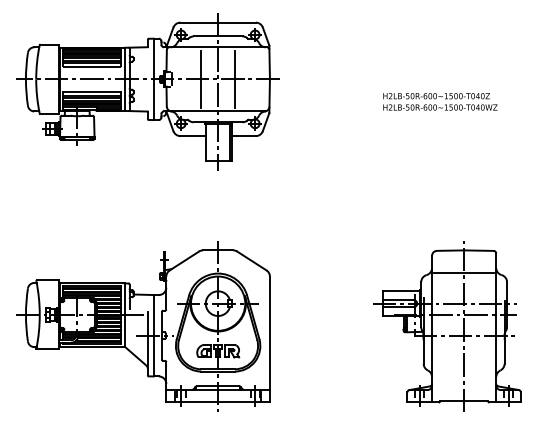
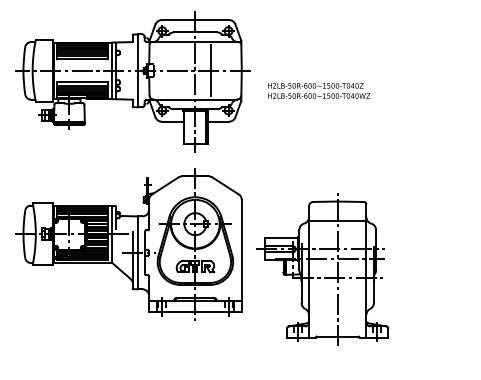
line: (200, 79) -> (179, 70), removed
text: (440, 101) -> (319, 90), moved
part: (143, 326) -> (128, 244), moved
part: (447, 326) -> (322, 269), moved

